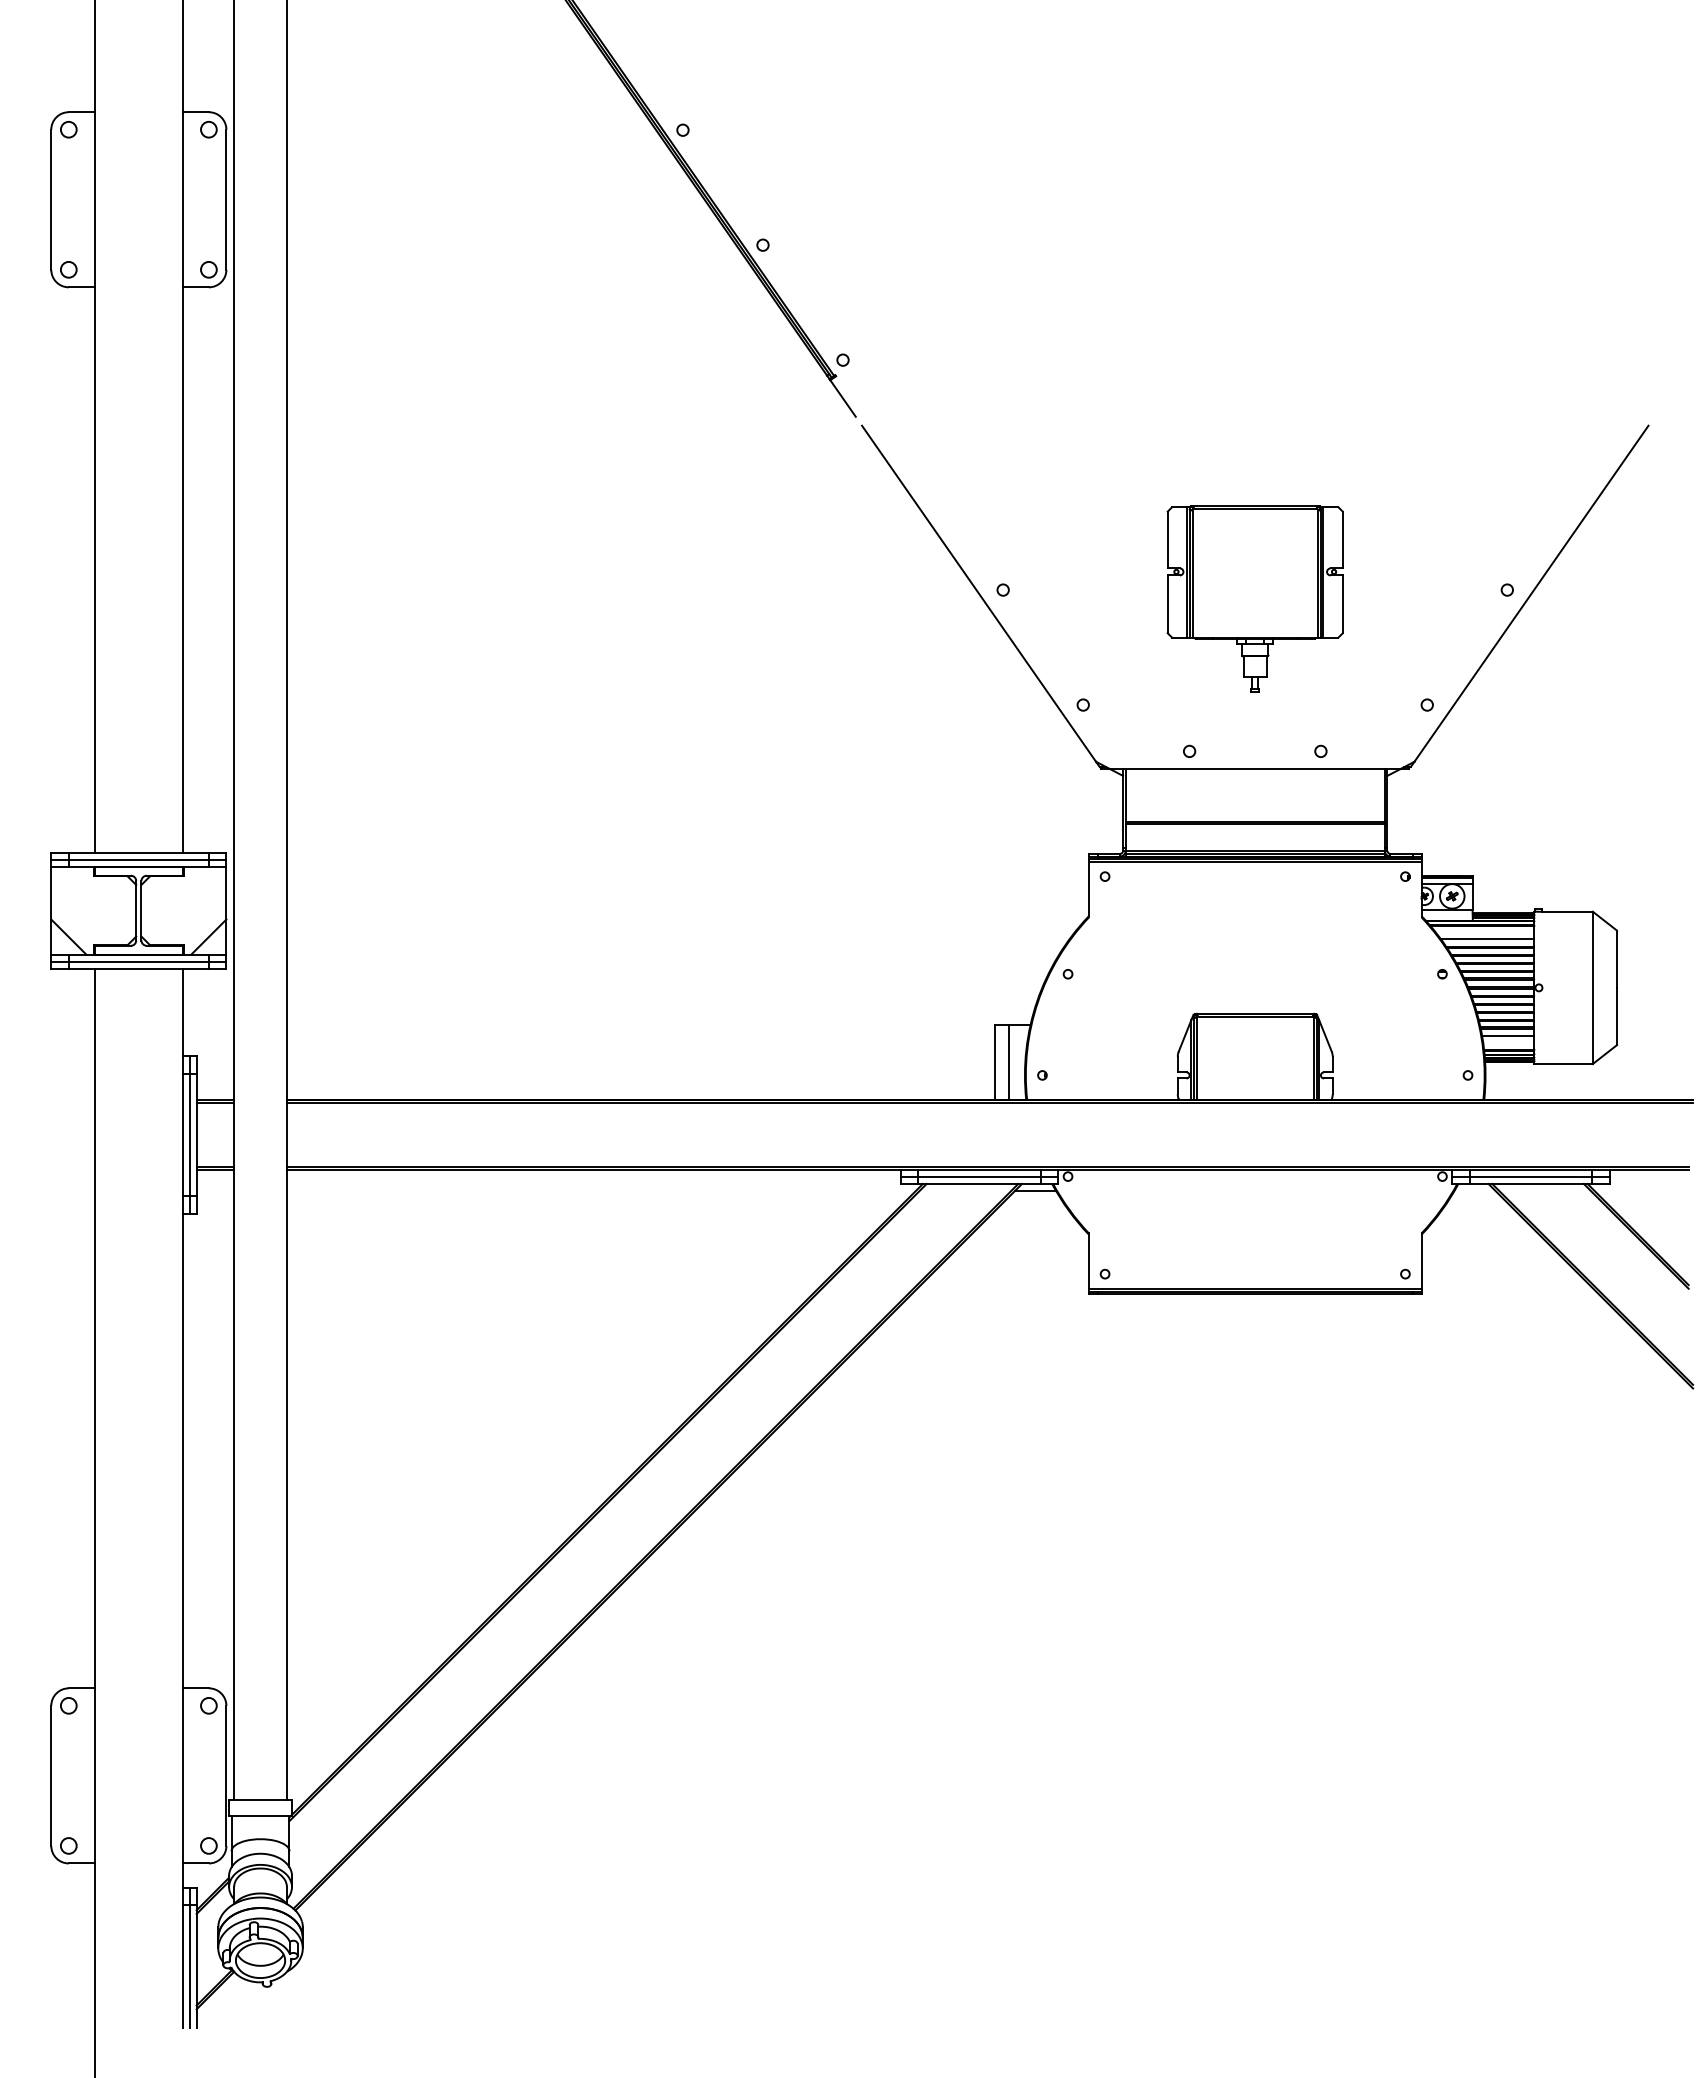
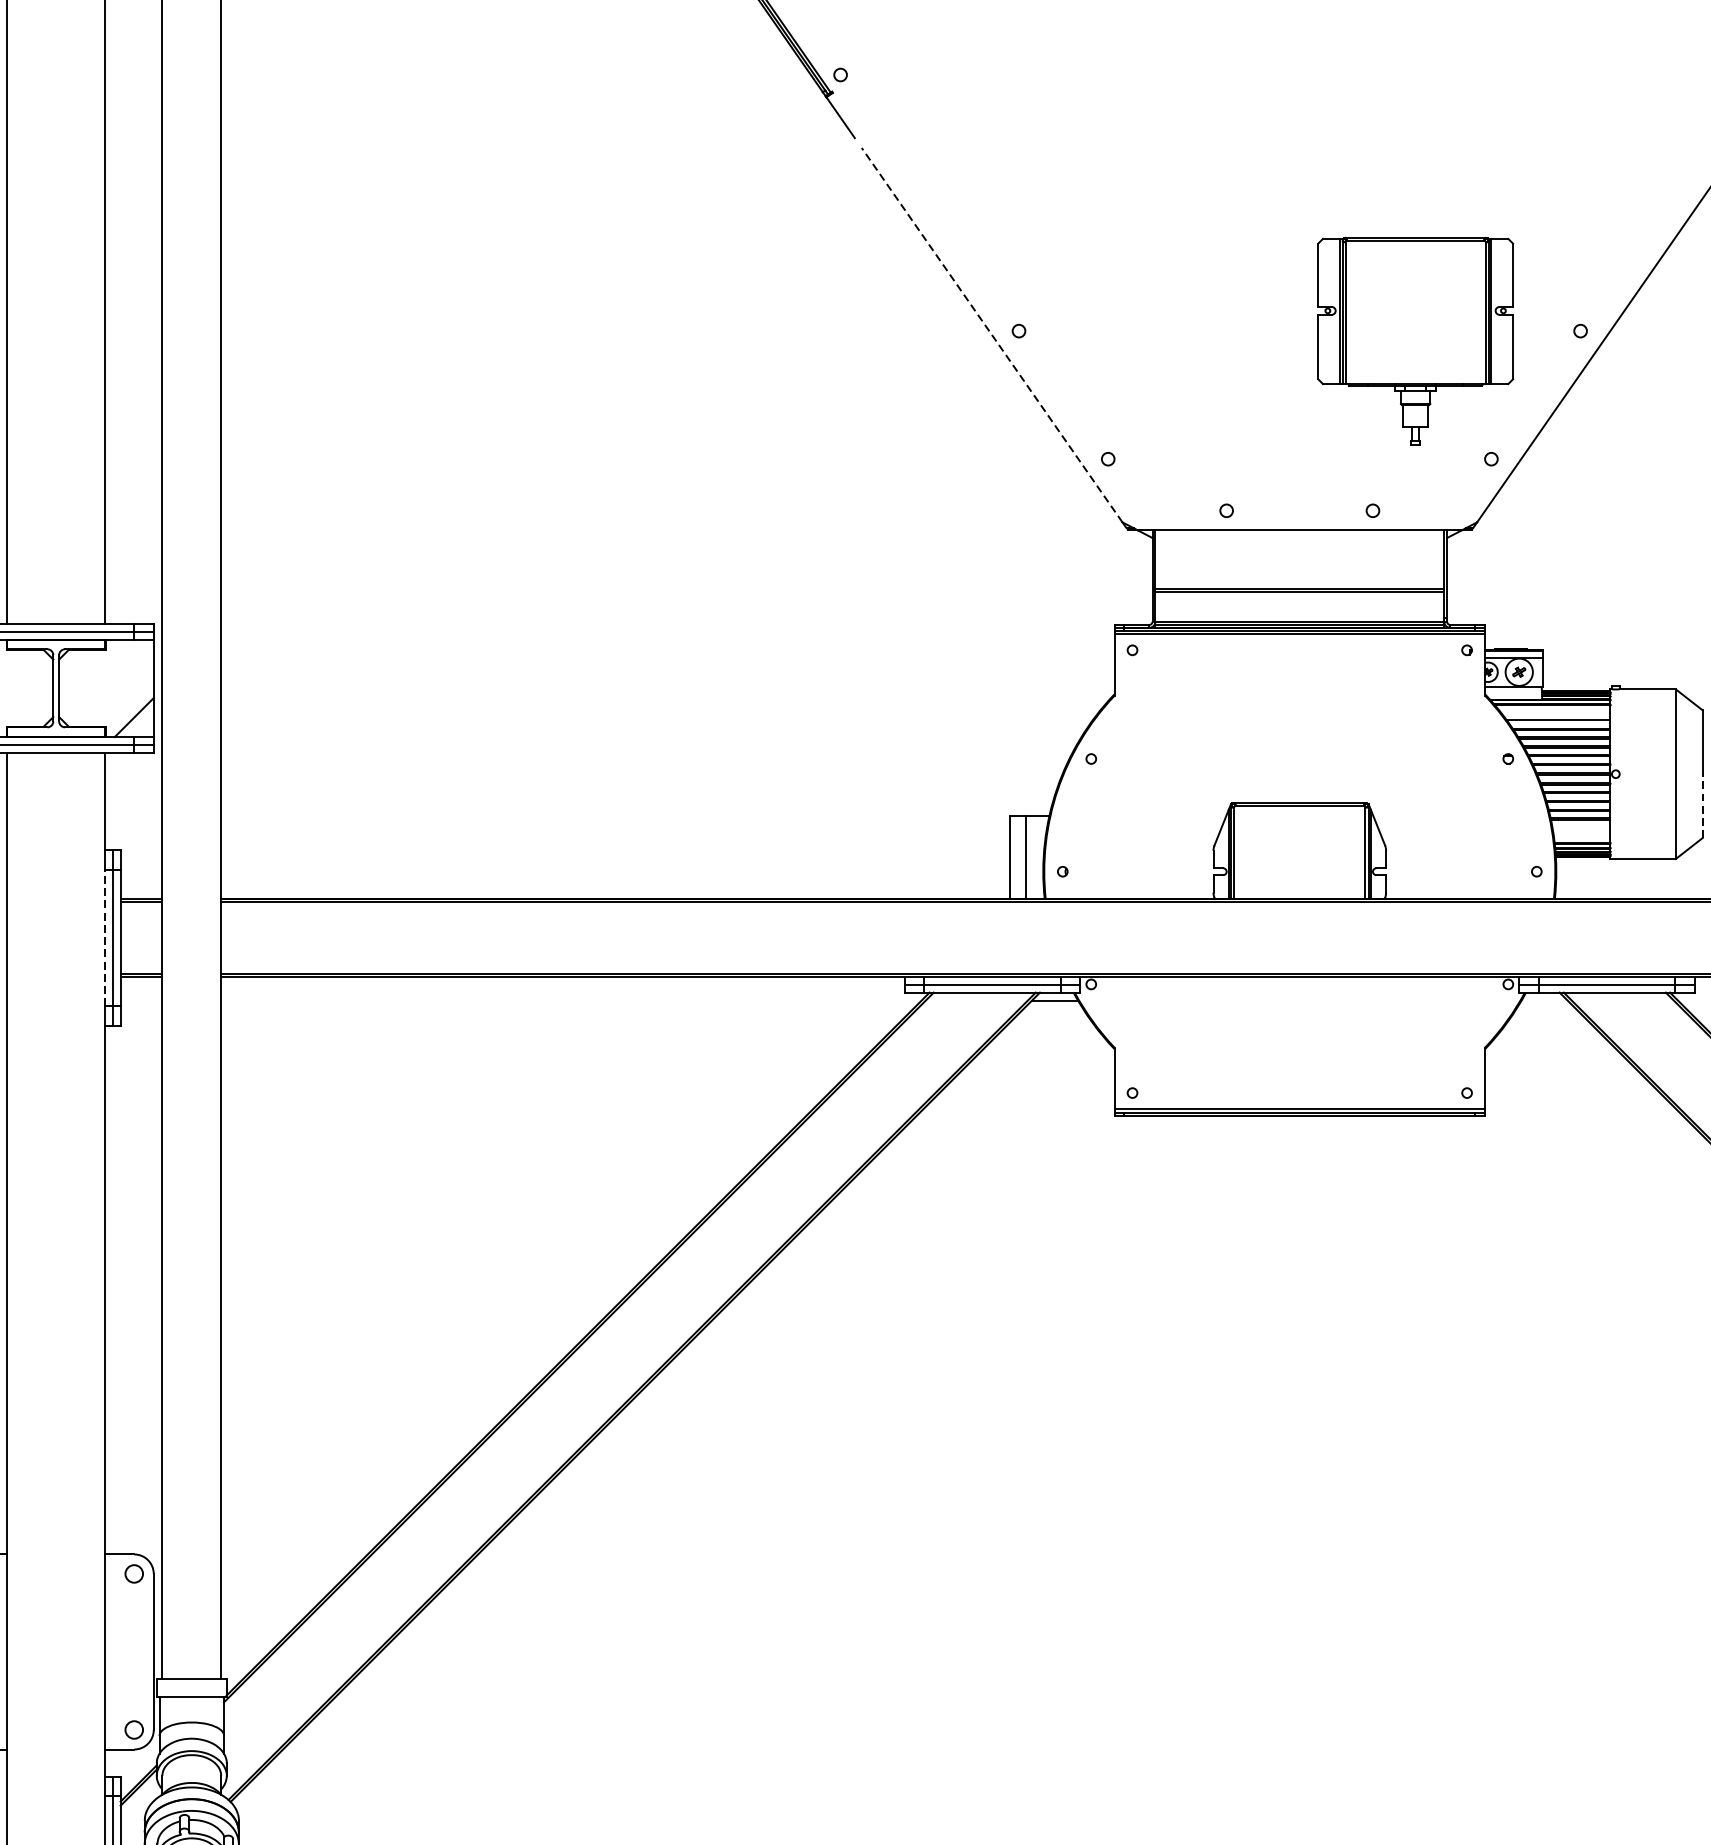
line: (979, 593) -> (992, 334), solid -> dashed
part: (1254, 598) -> (1414, 340), moved
line: (1616, 1016) -> (1702, 806), solid -> dashed
line: (1508, 1036) -> (1581, 828), removed
line: (182, 1134) -> (104, 937), solid -> dashed

